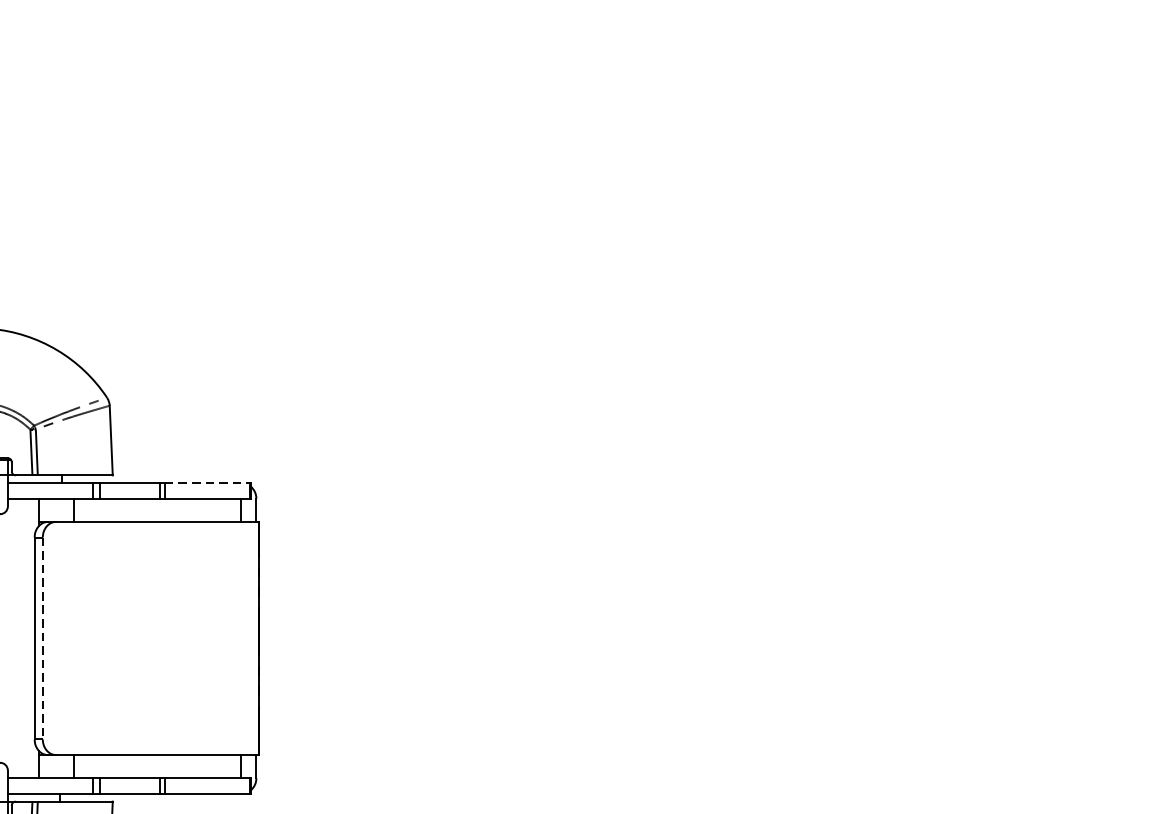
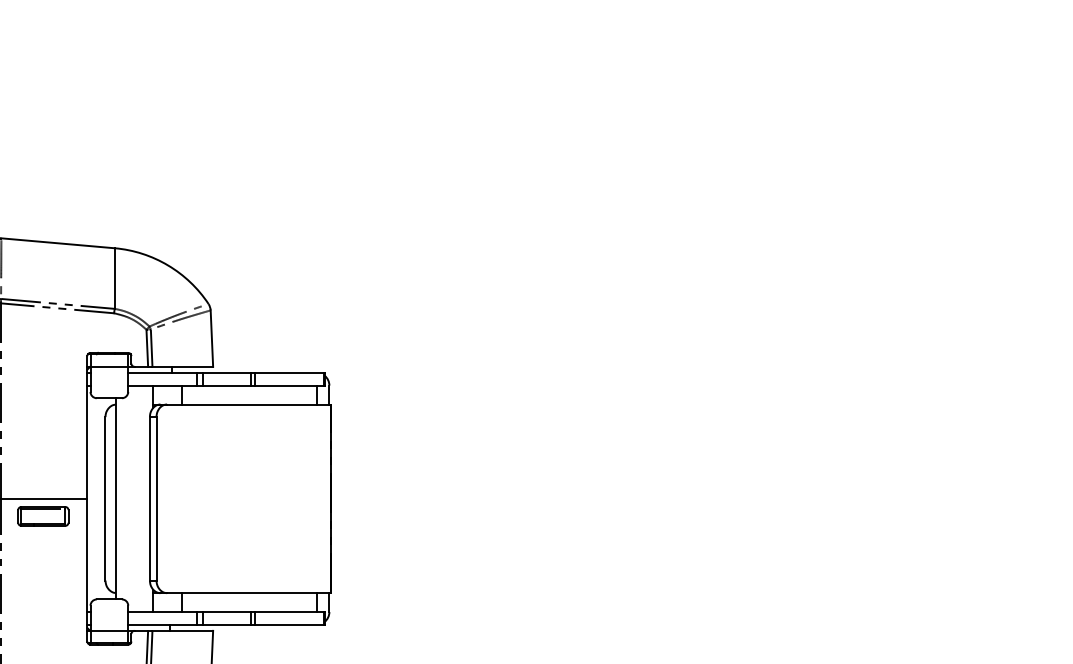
line: (208, 483) -> (290, 373), dashed -> solid
line: (42, 638) -> (156, 498), dashed -> solid

